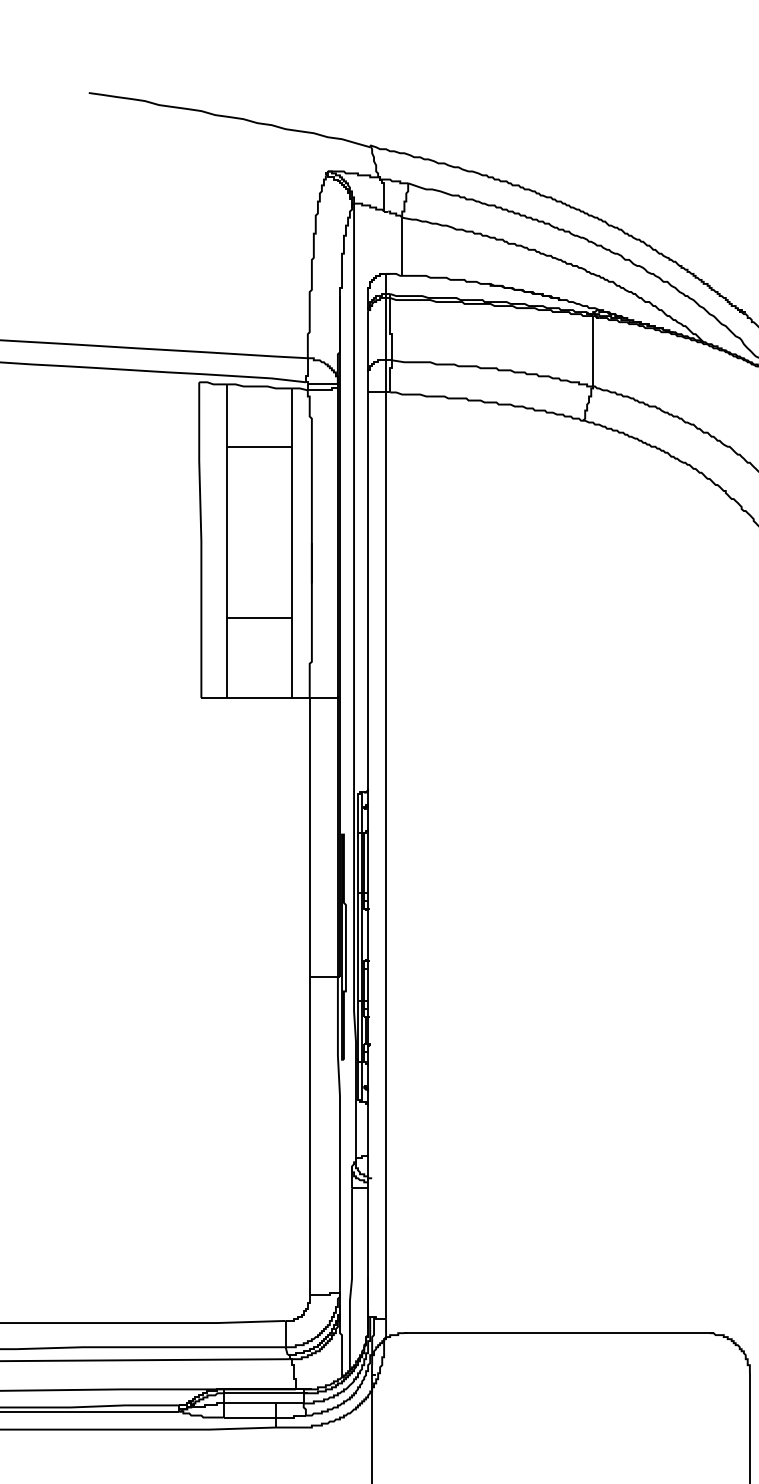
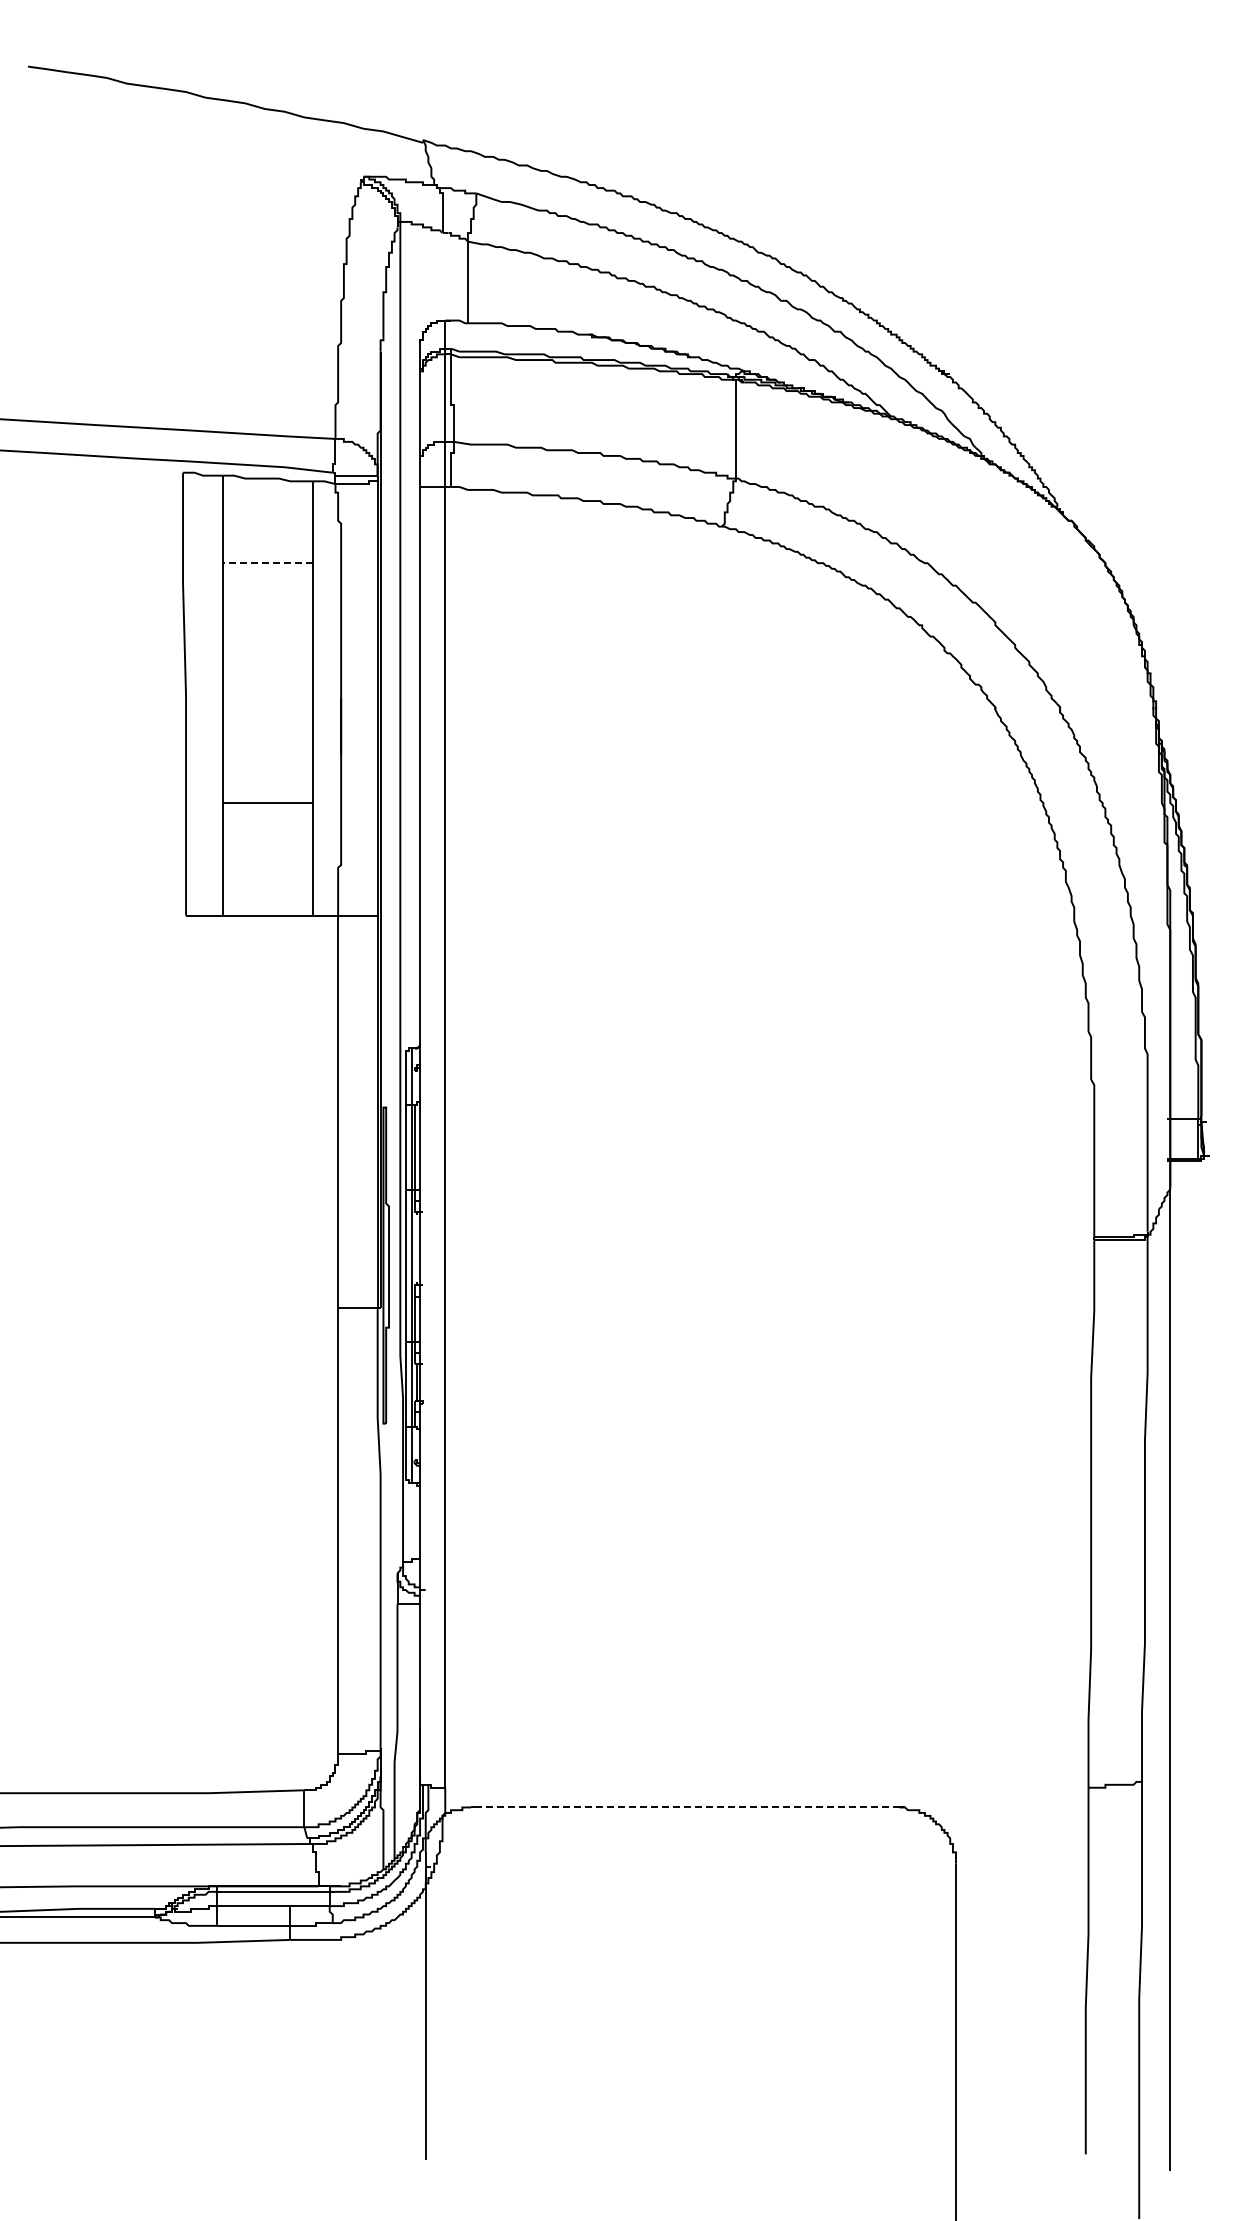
line: (259, 446) -> (267, 563), solid -> dashed
line: (556, 1333) -> (684, 1807), solid -> dashed

